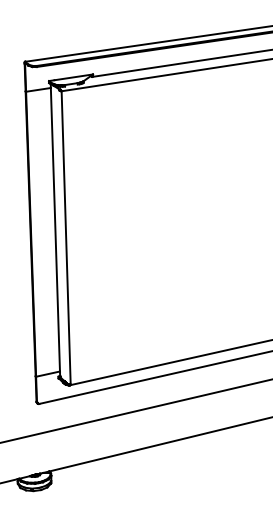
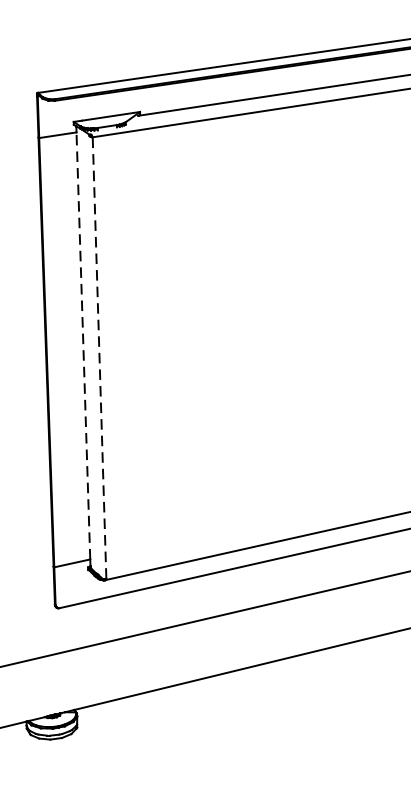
line: (55, 229) -> (83, 345), solid -> dashed
line: (66, 237) -> (100, 357), solid -> dashed

